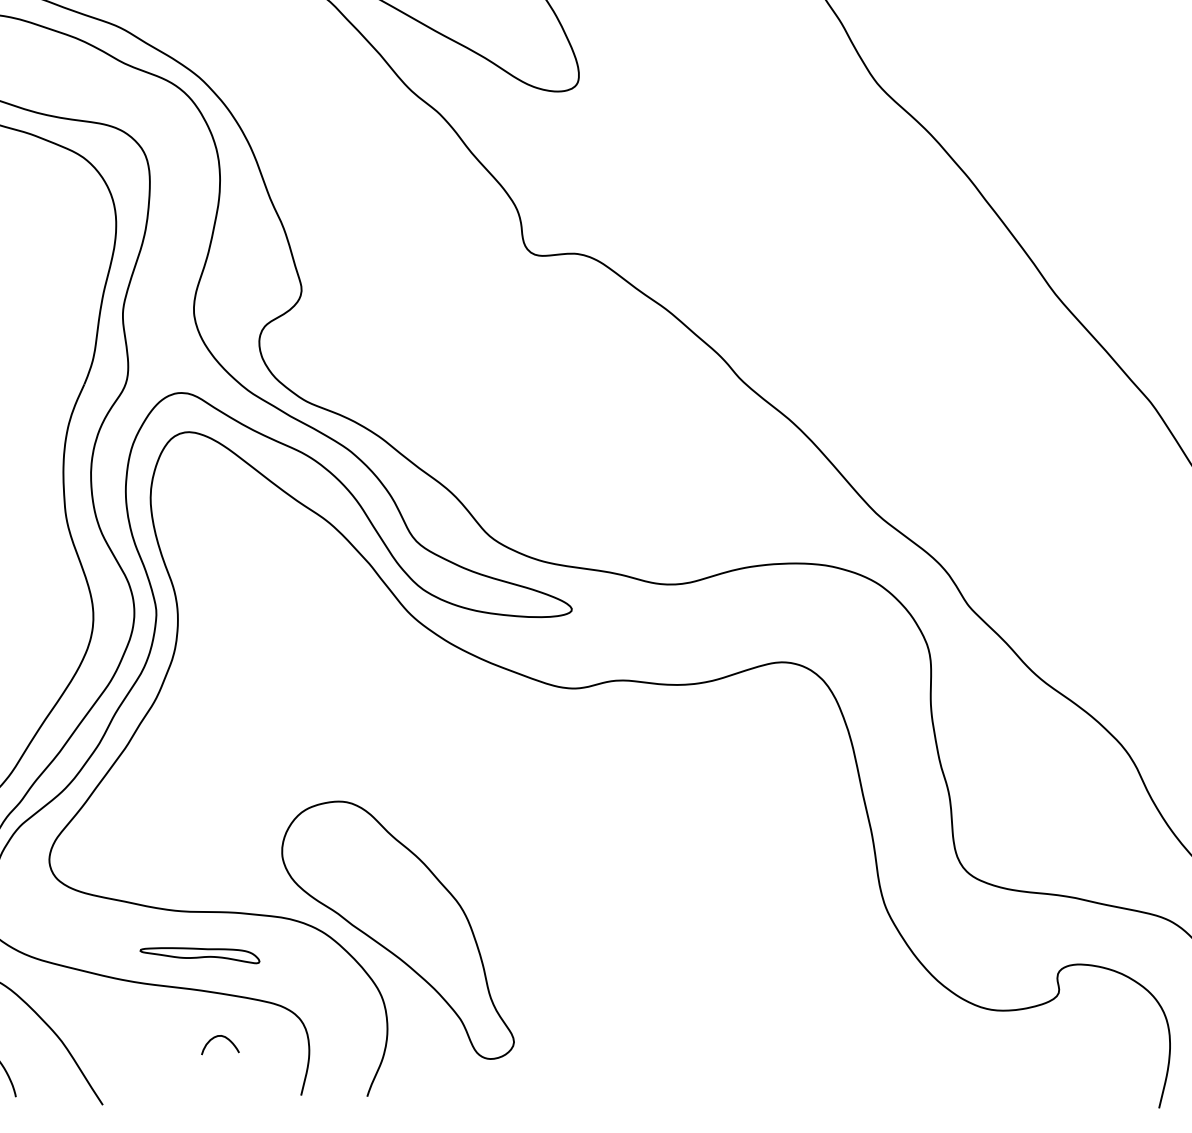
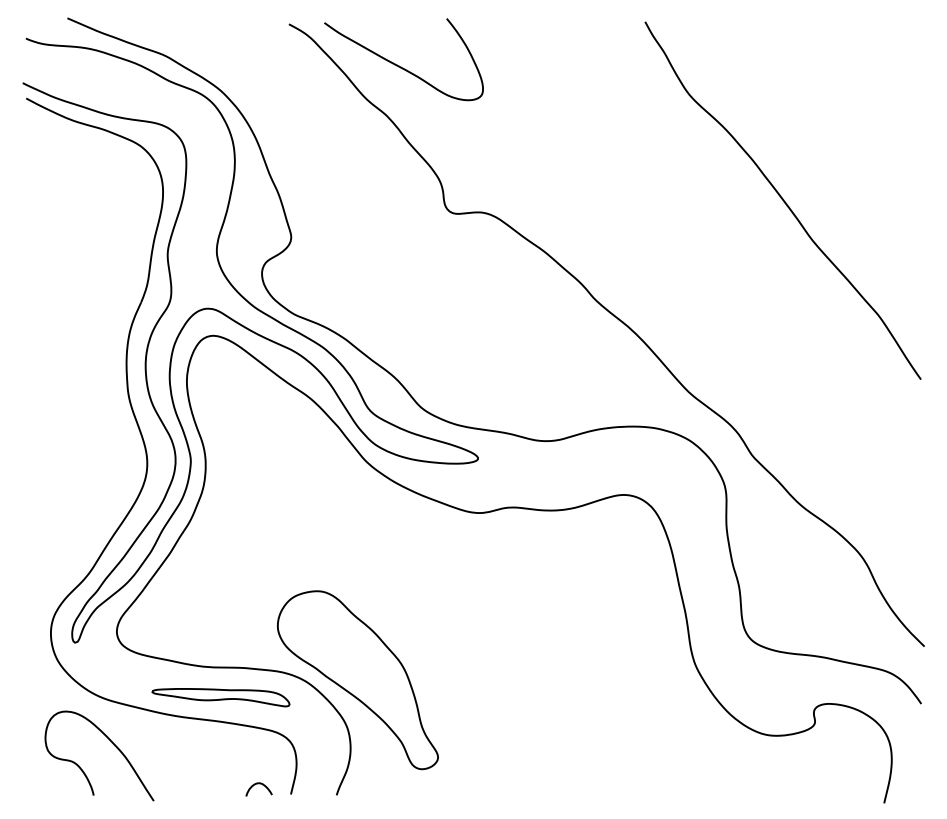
part: (199, 955) -> (220, 697), size x1.67
curve: (219, 1037) -> (258, 784), moved

